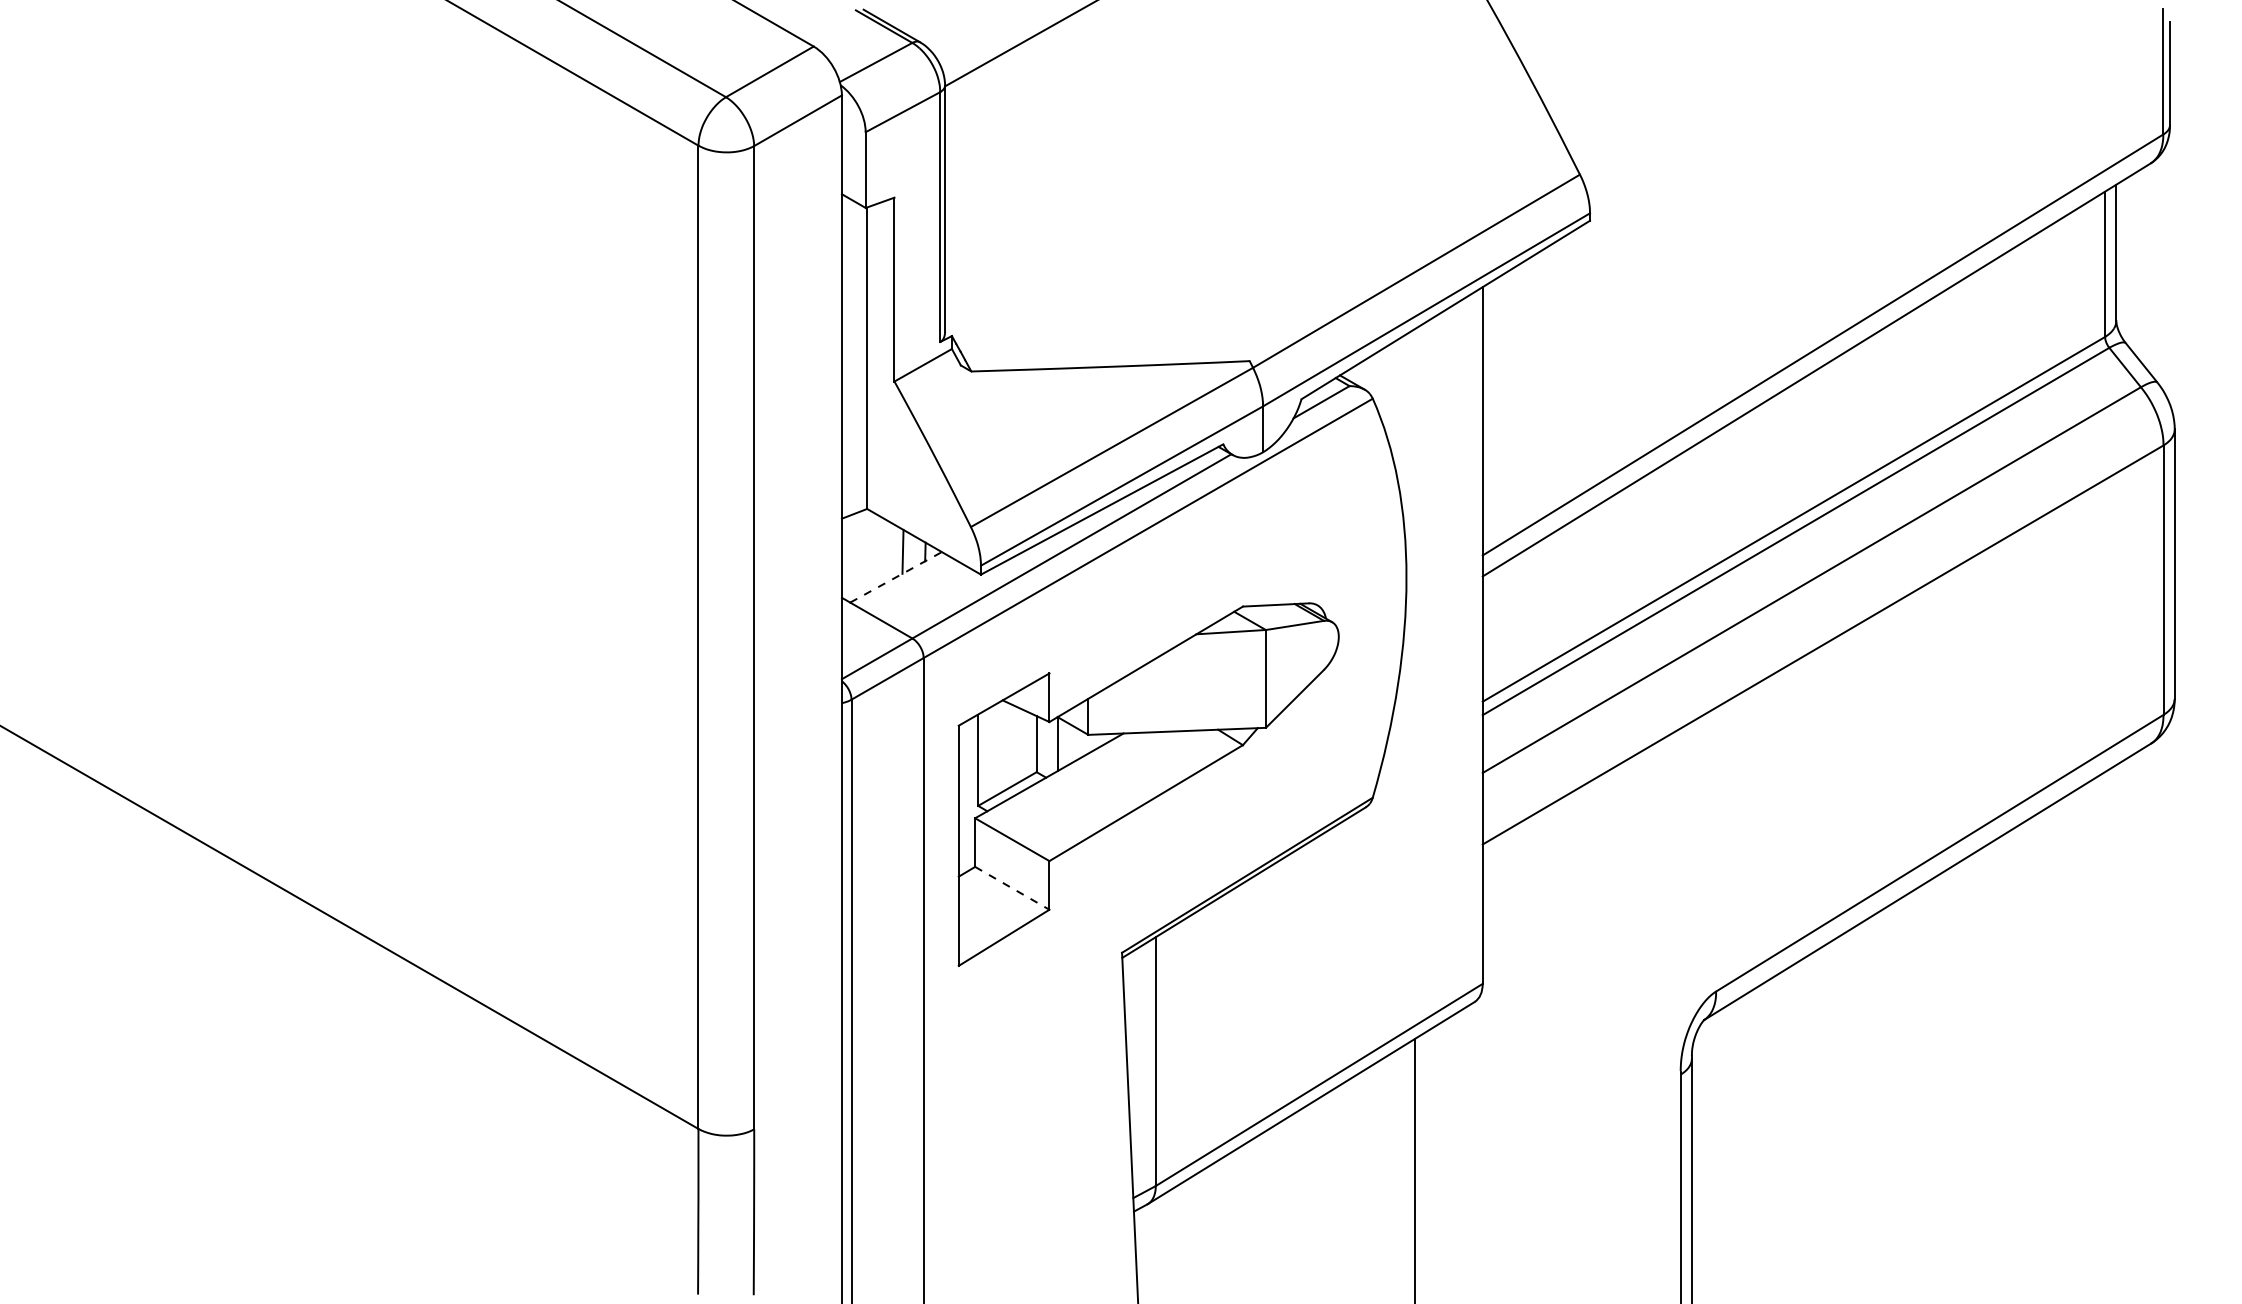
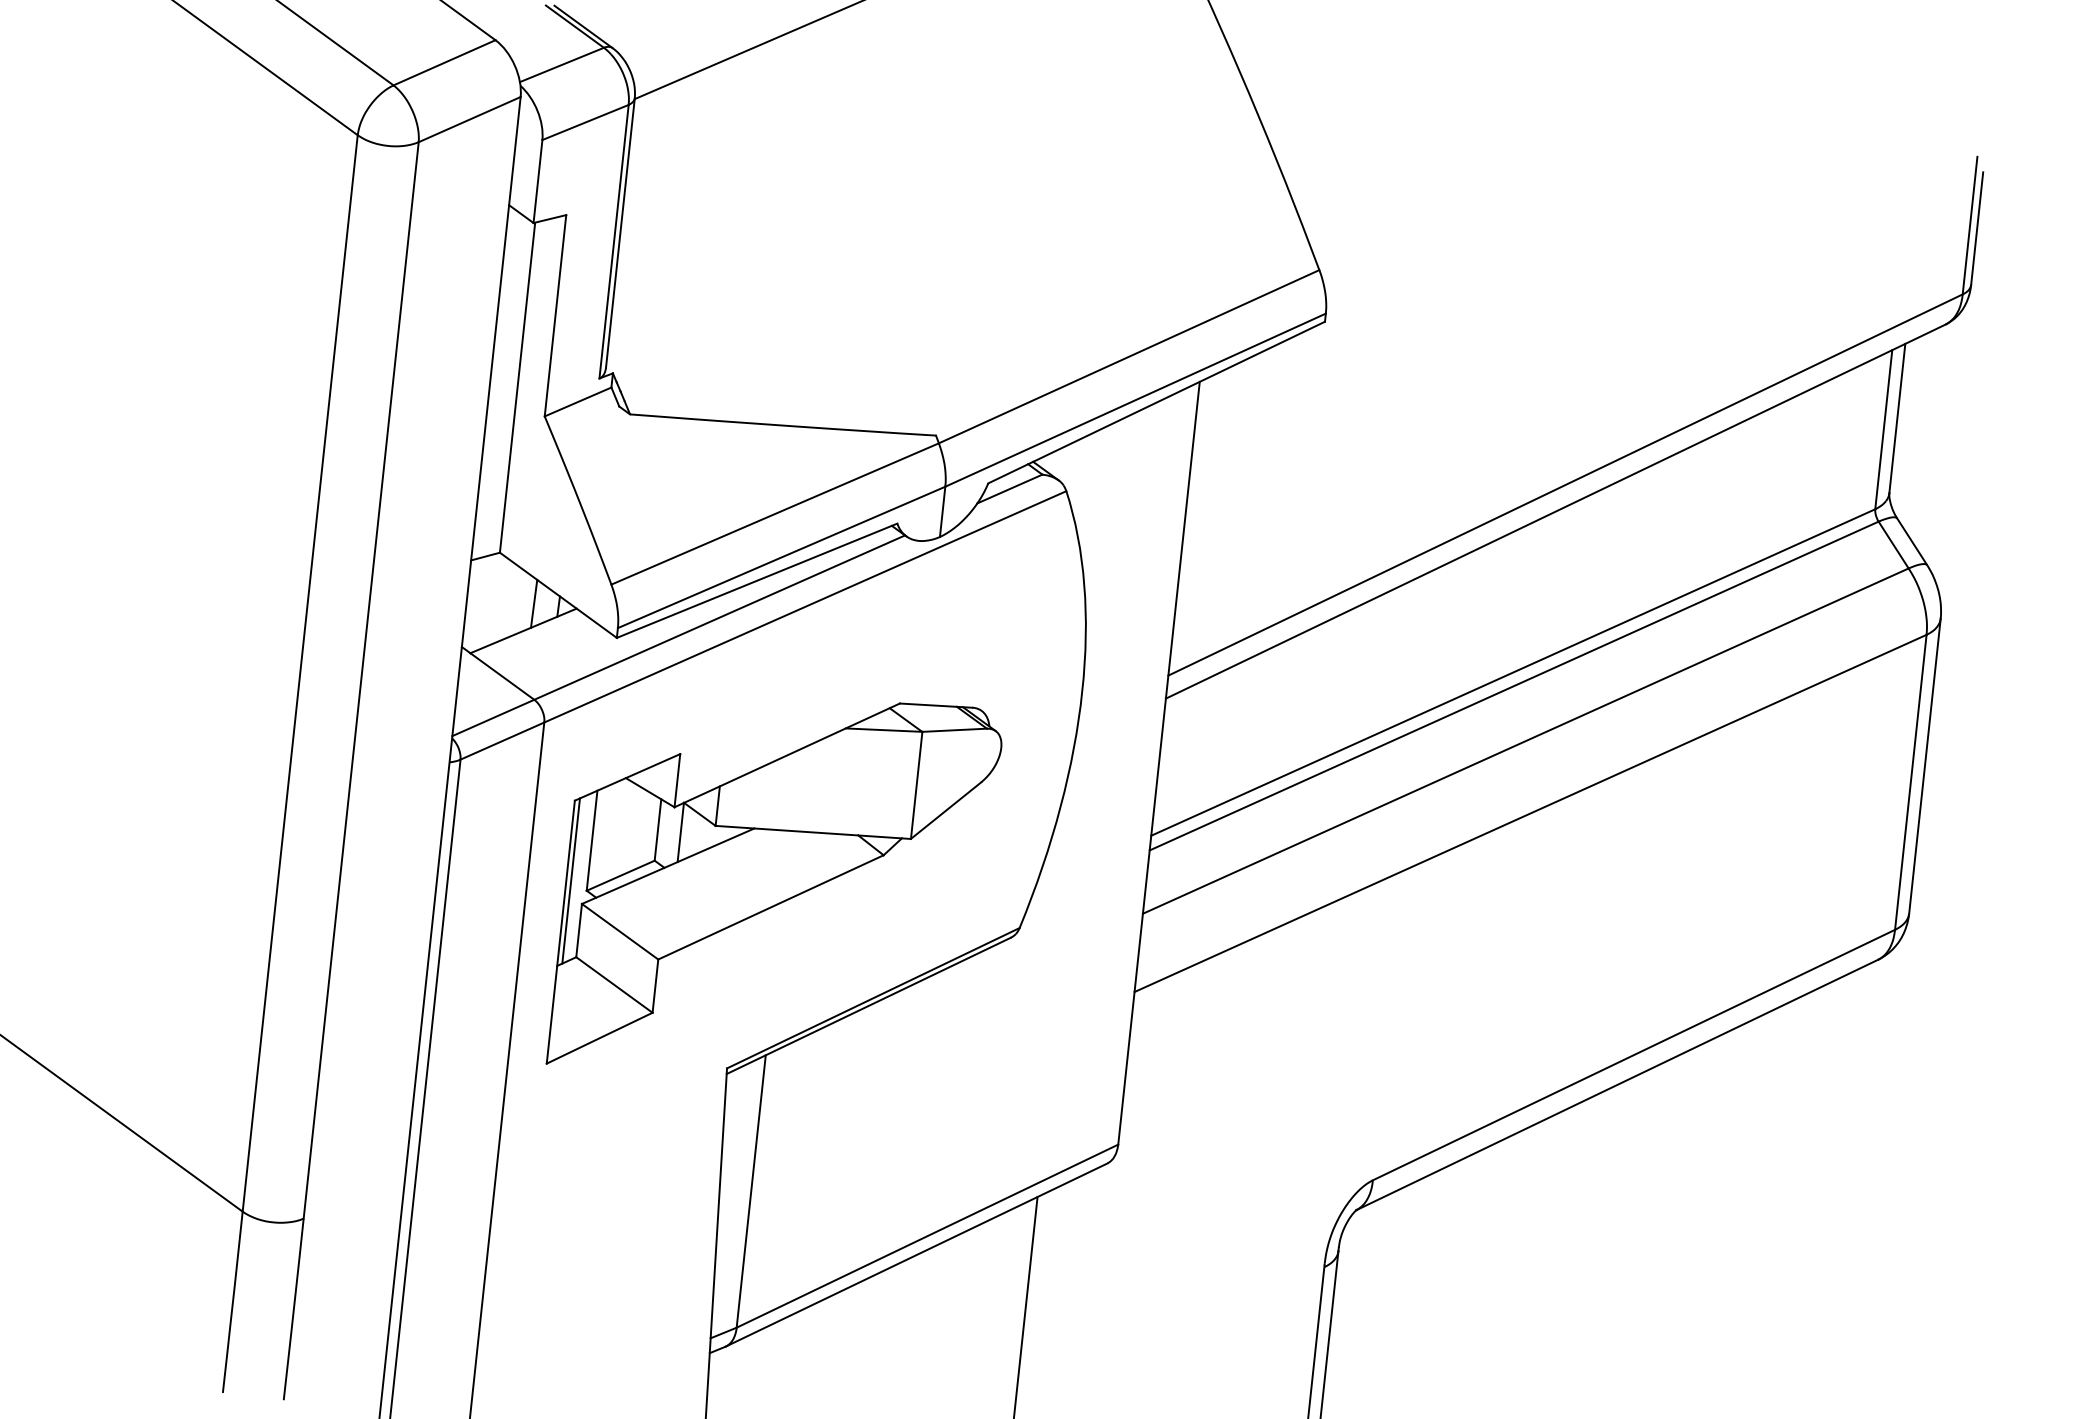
line: (896, 577) -> (524, 631), dashed -> solid
line: (963, 798) -> (571, 880), added
line: (1012, 888) -> (614, 985), dashed -> solid

